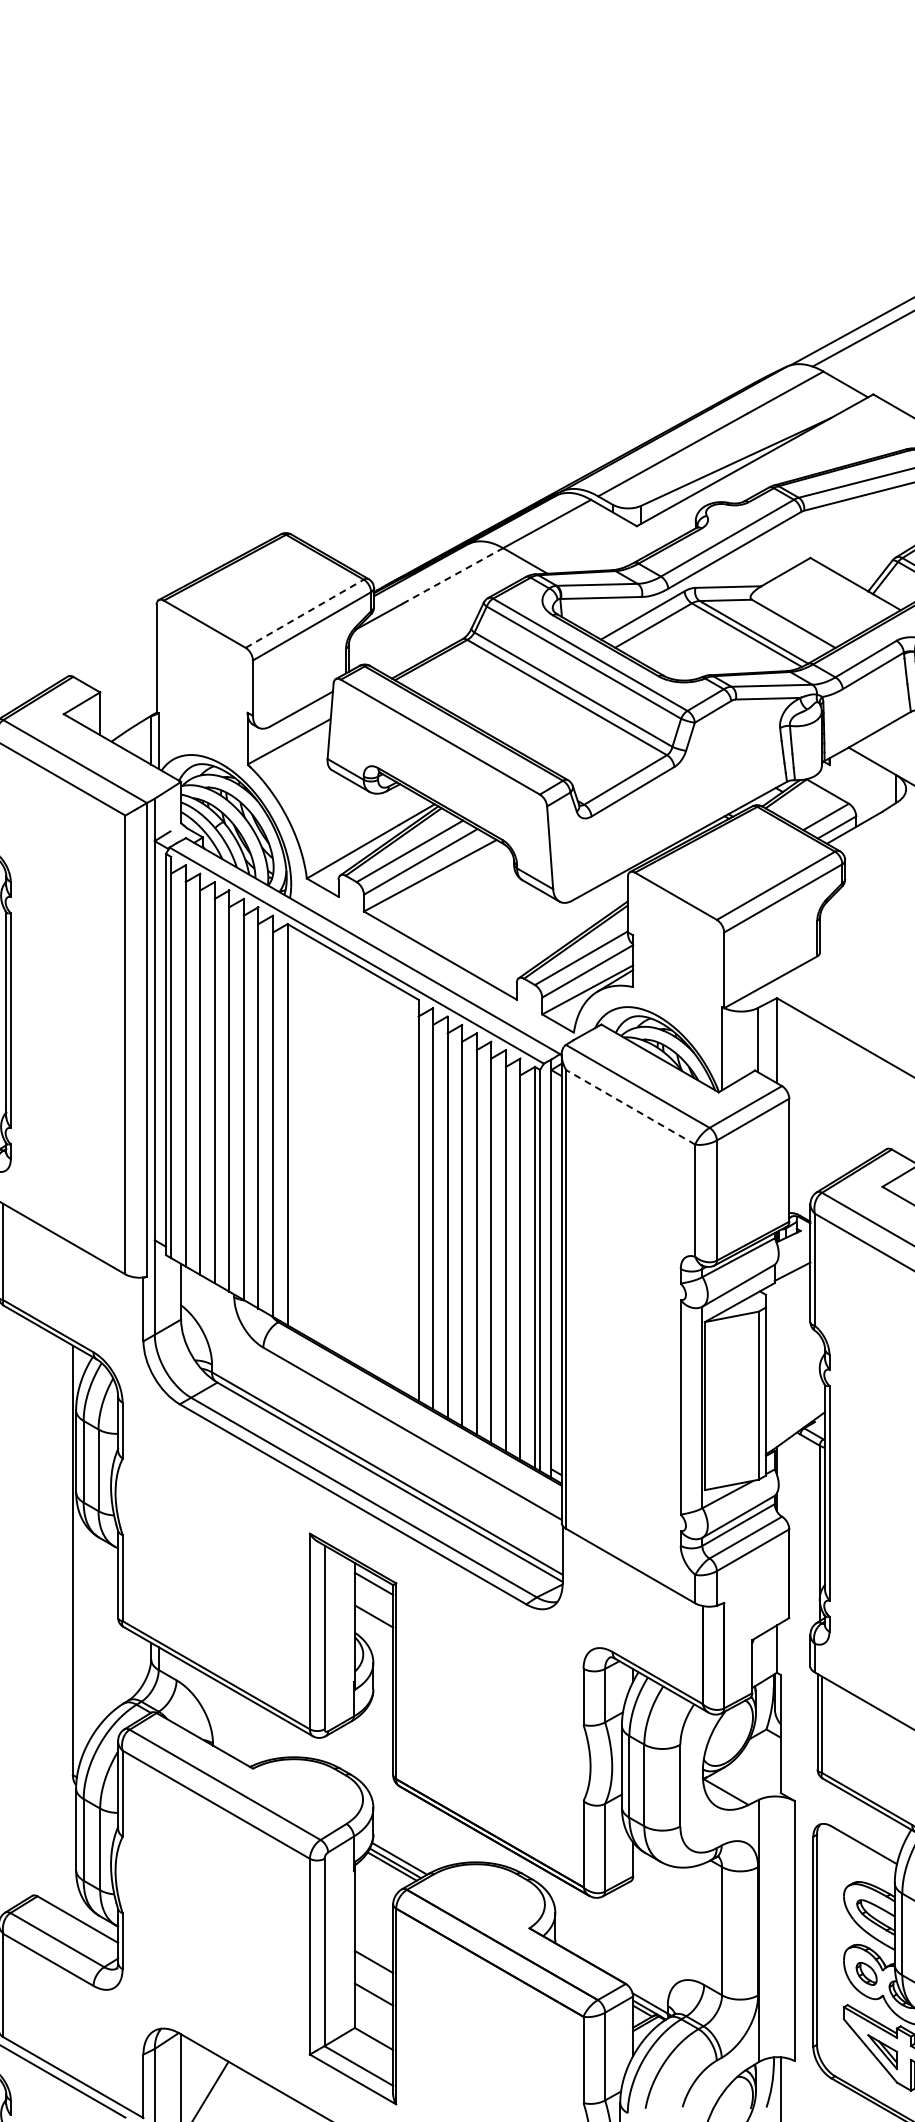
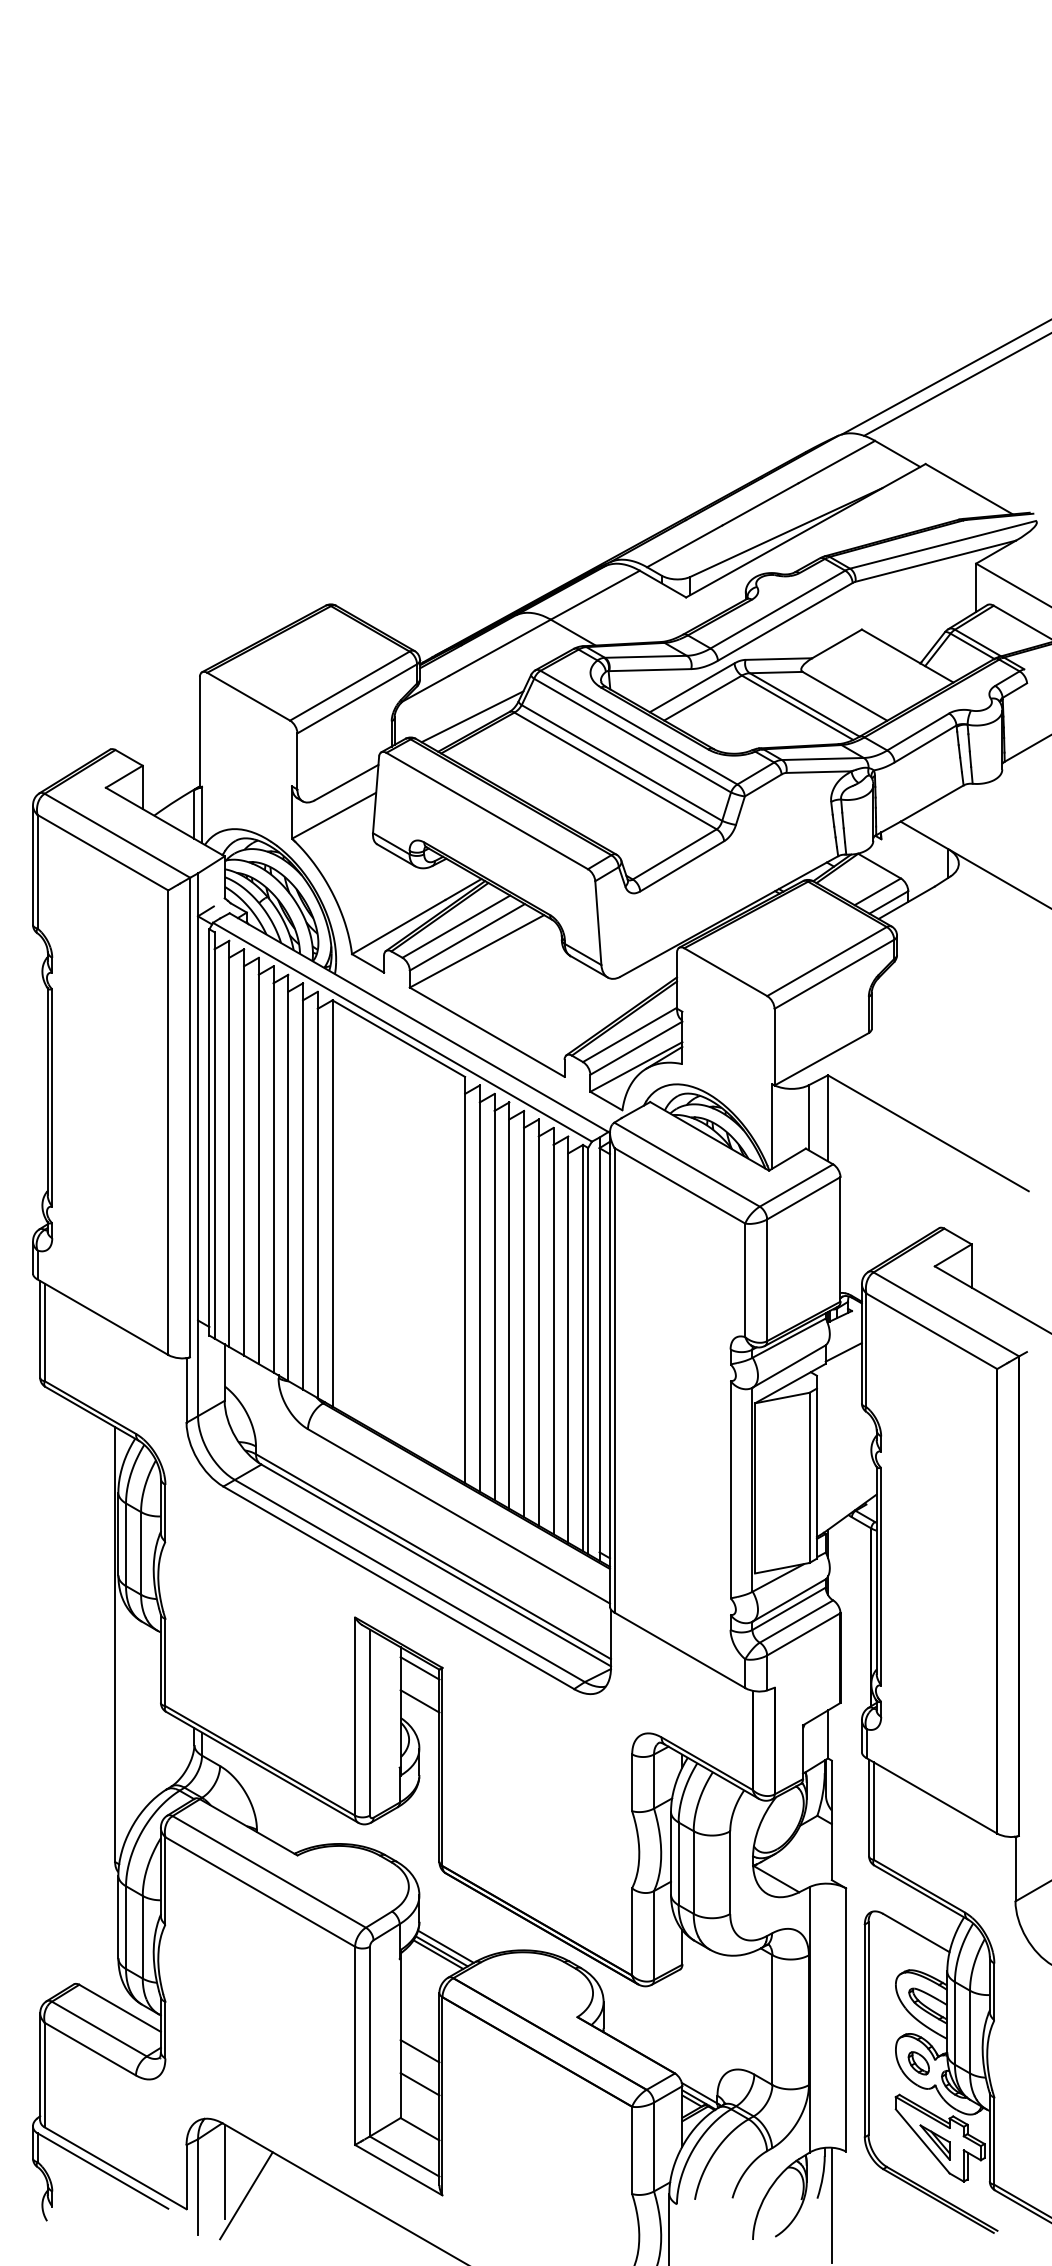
line: (453, 575) -> (500, 647), dashed -> solid
line: (305, 613) -> (350, 685), dashed -> solid
line: (425, 643) -> (472, 716), added
line: (630, 1106) -> (679, 1185), dashed -> solid

